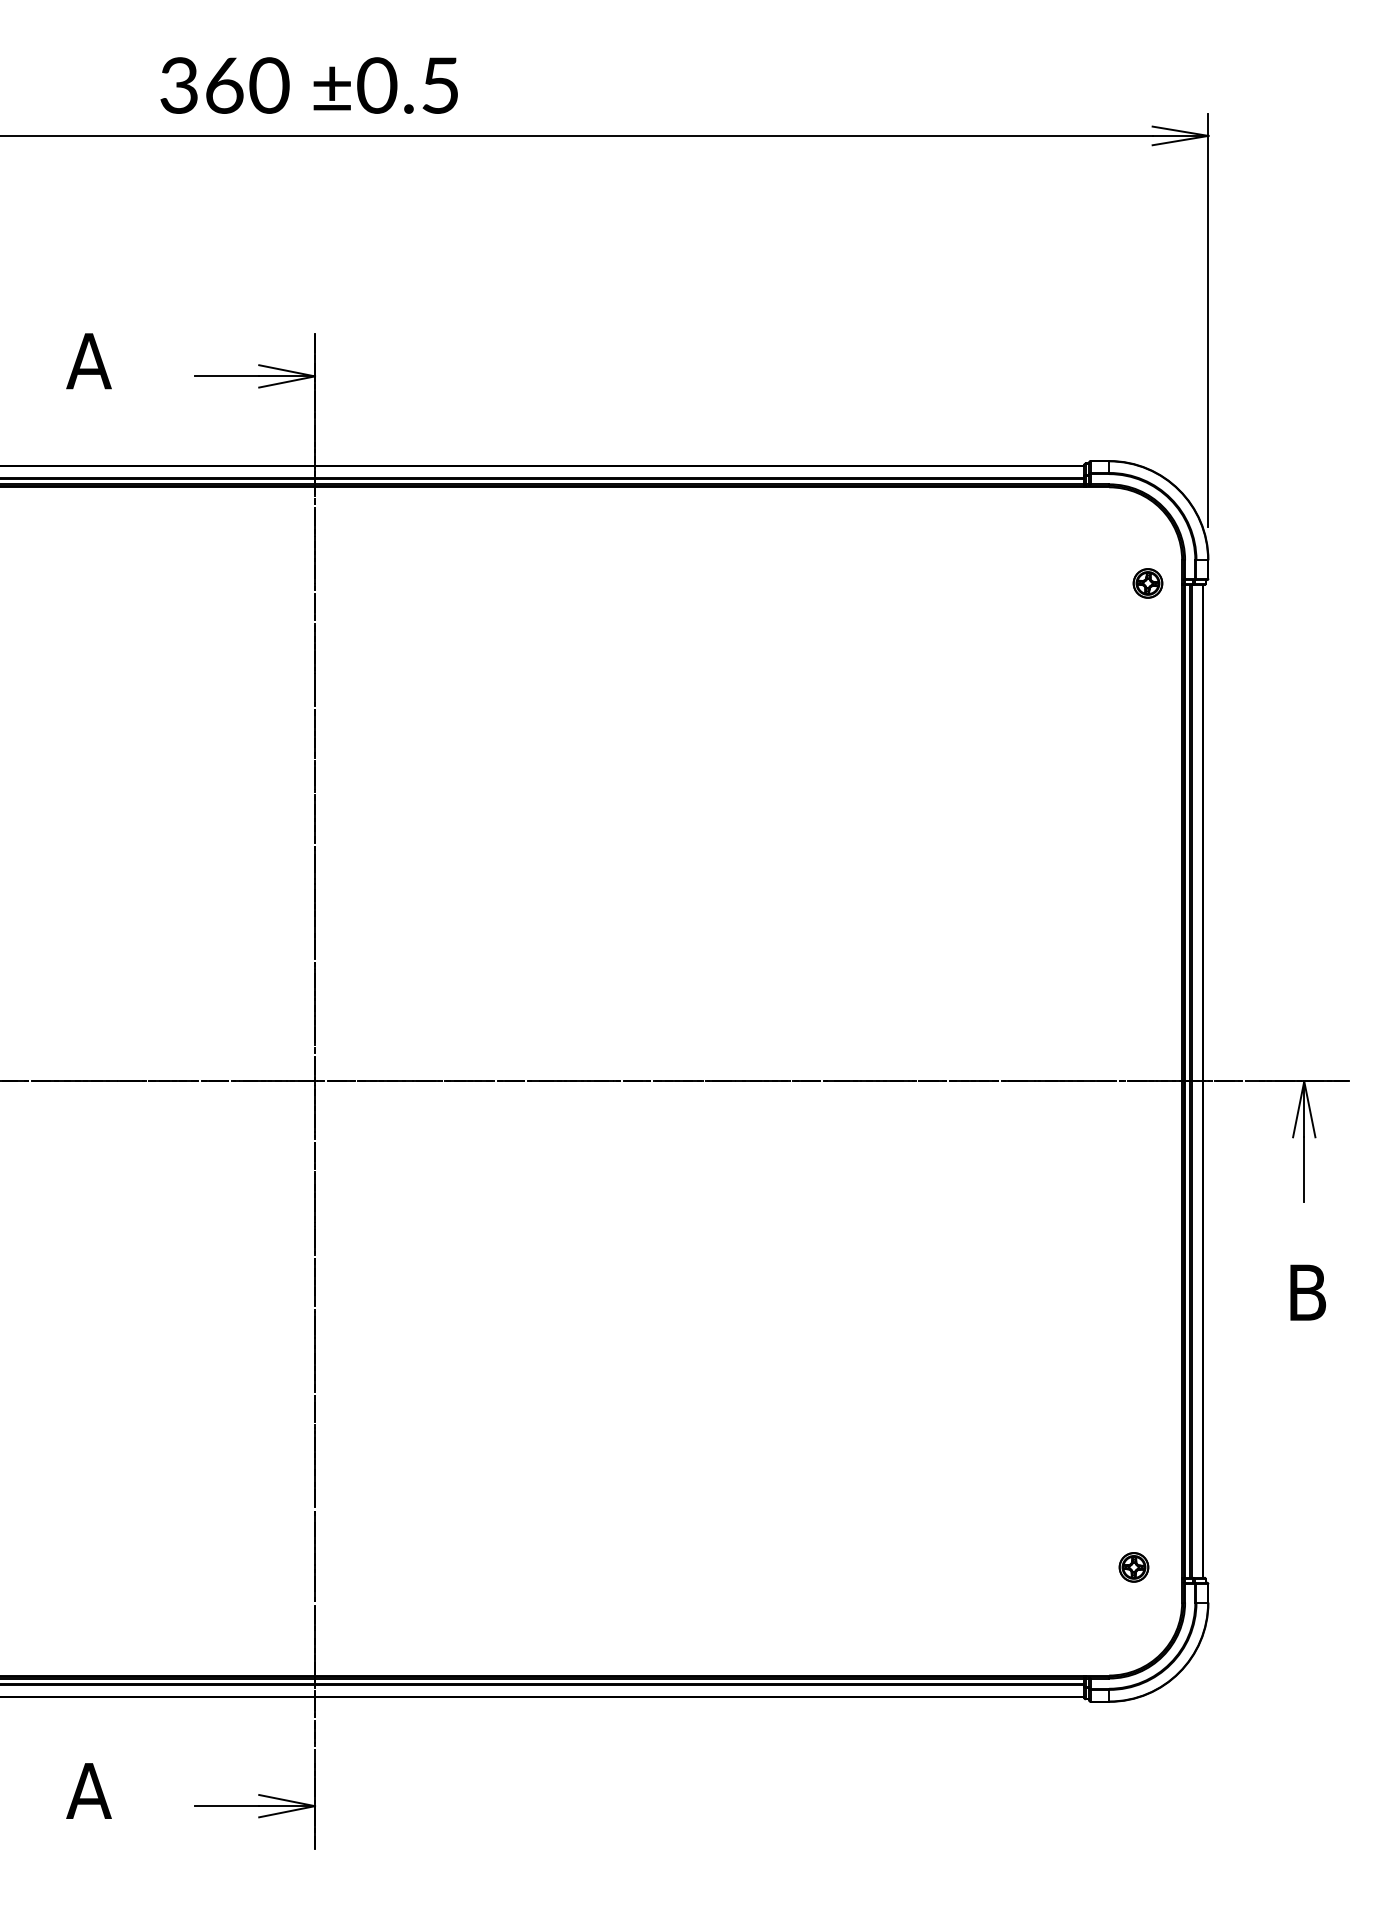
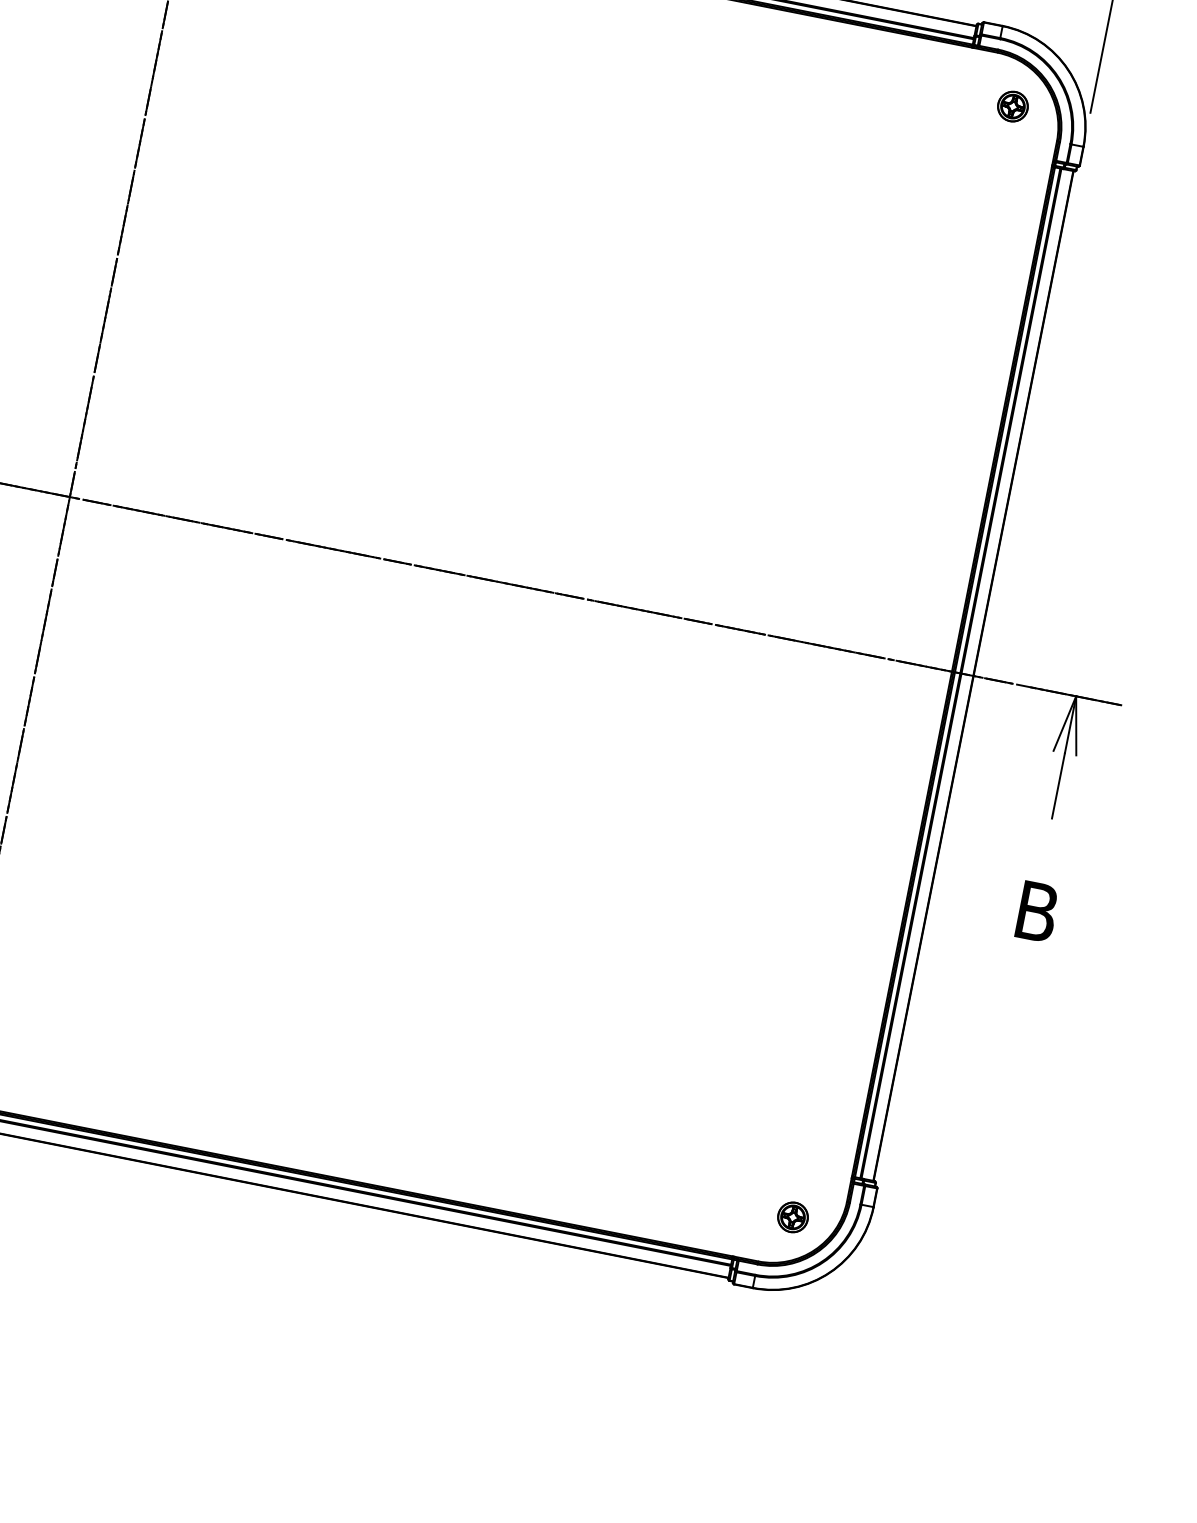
part: (1147, 583) -> (1012, 106), moved
part: (1133, 1567) -> (792, 1217), moved

